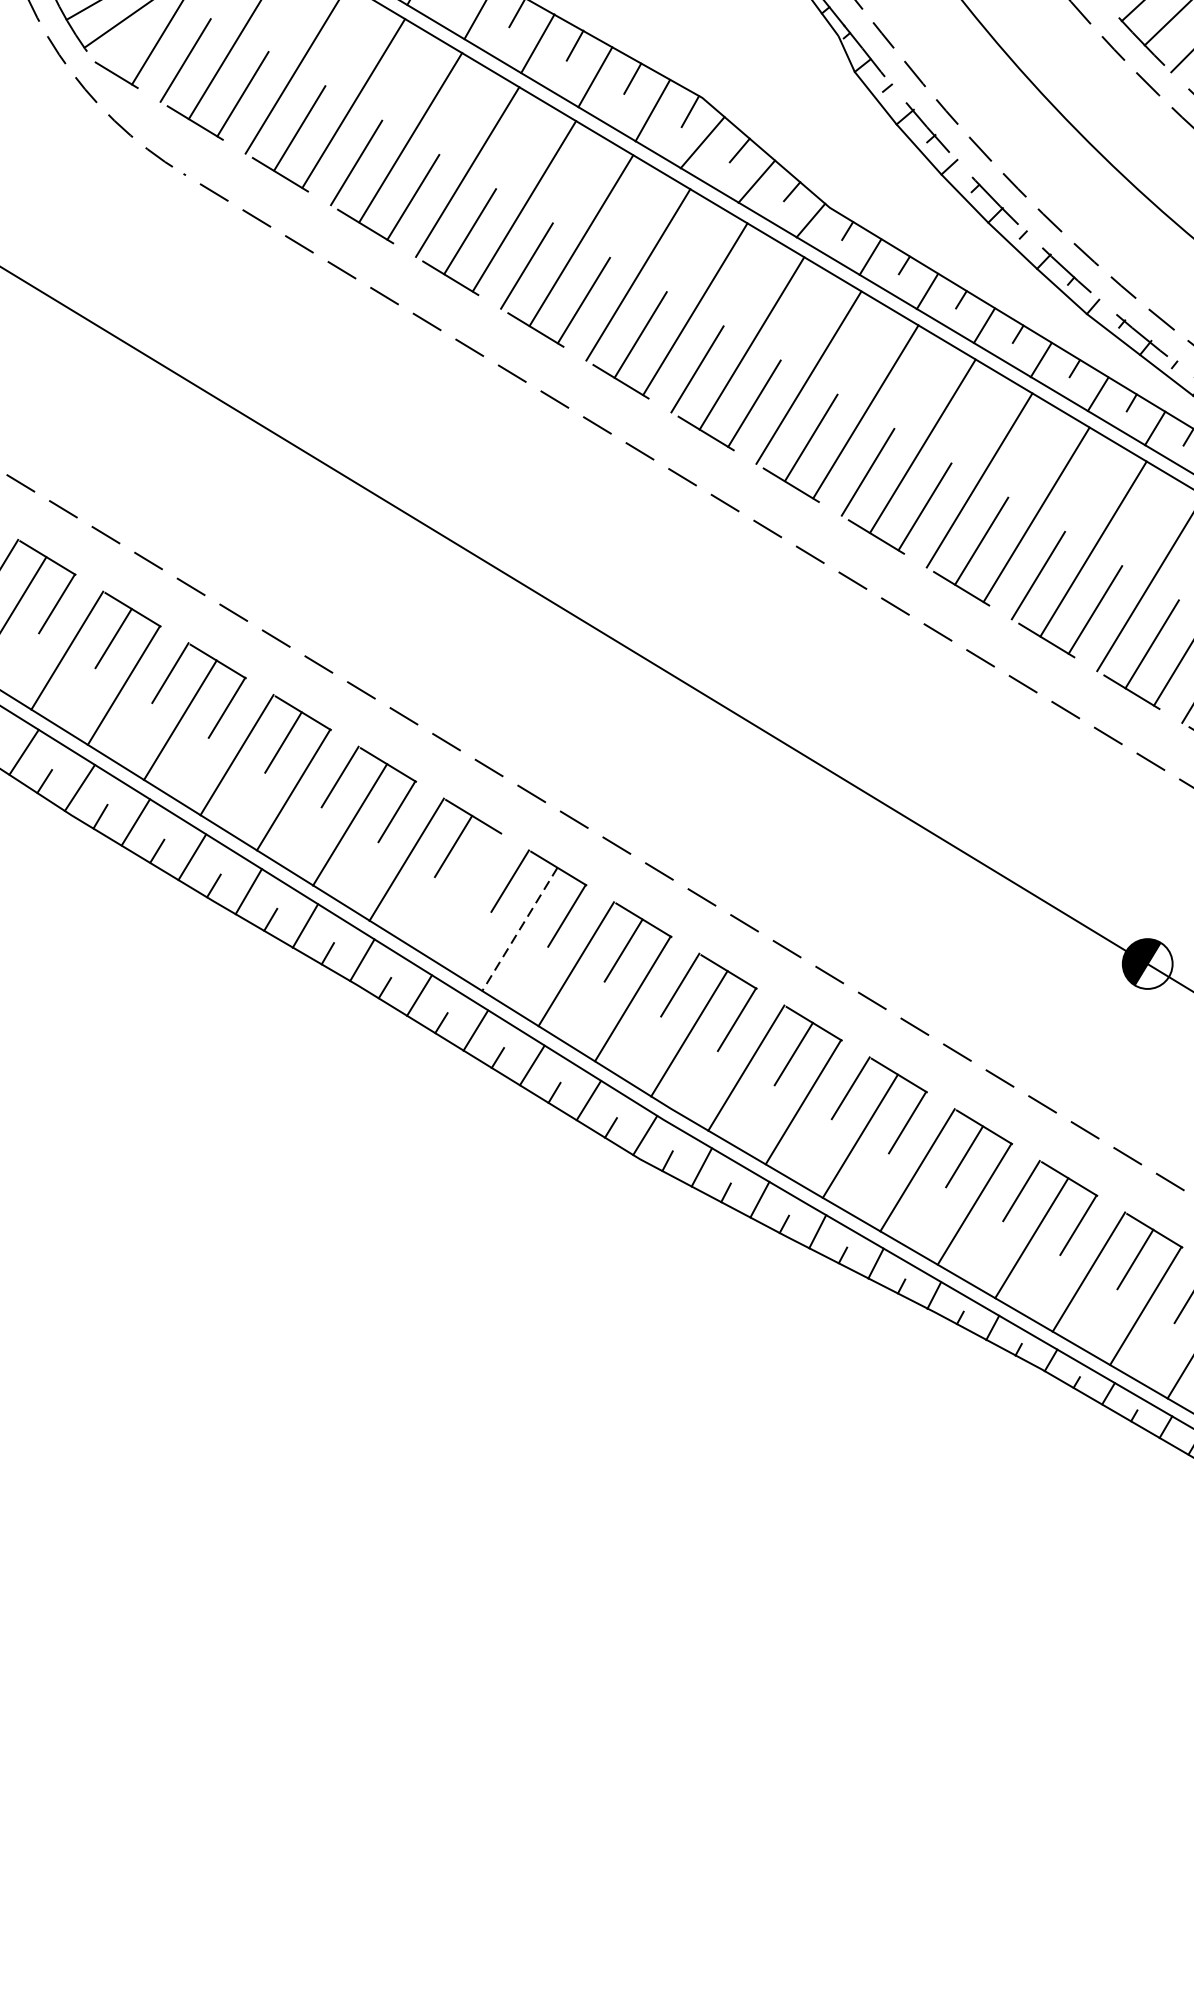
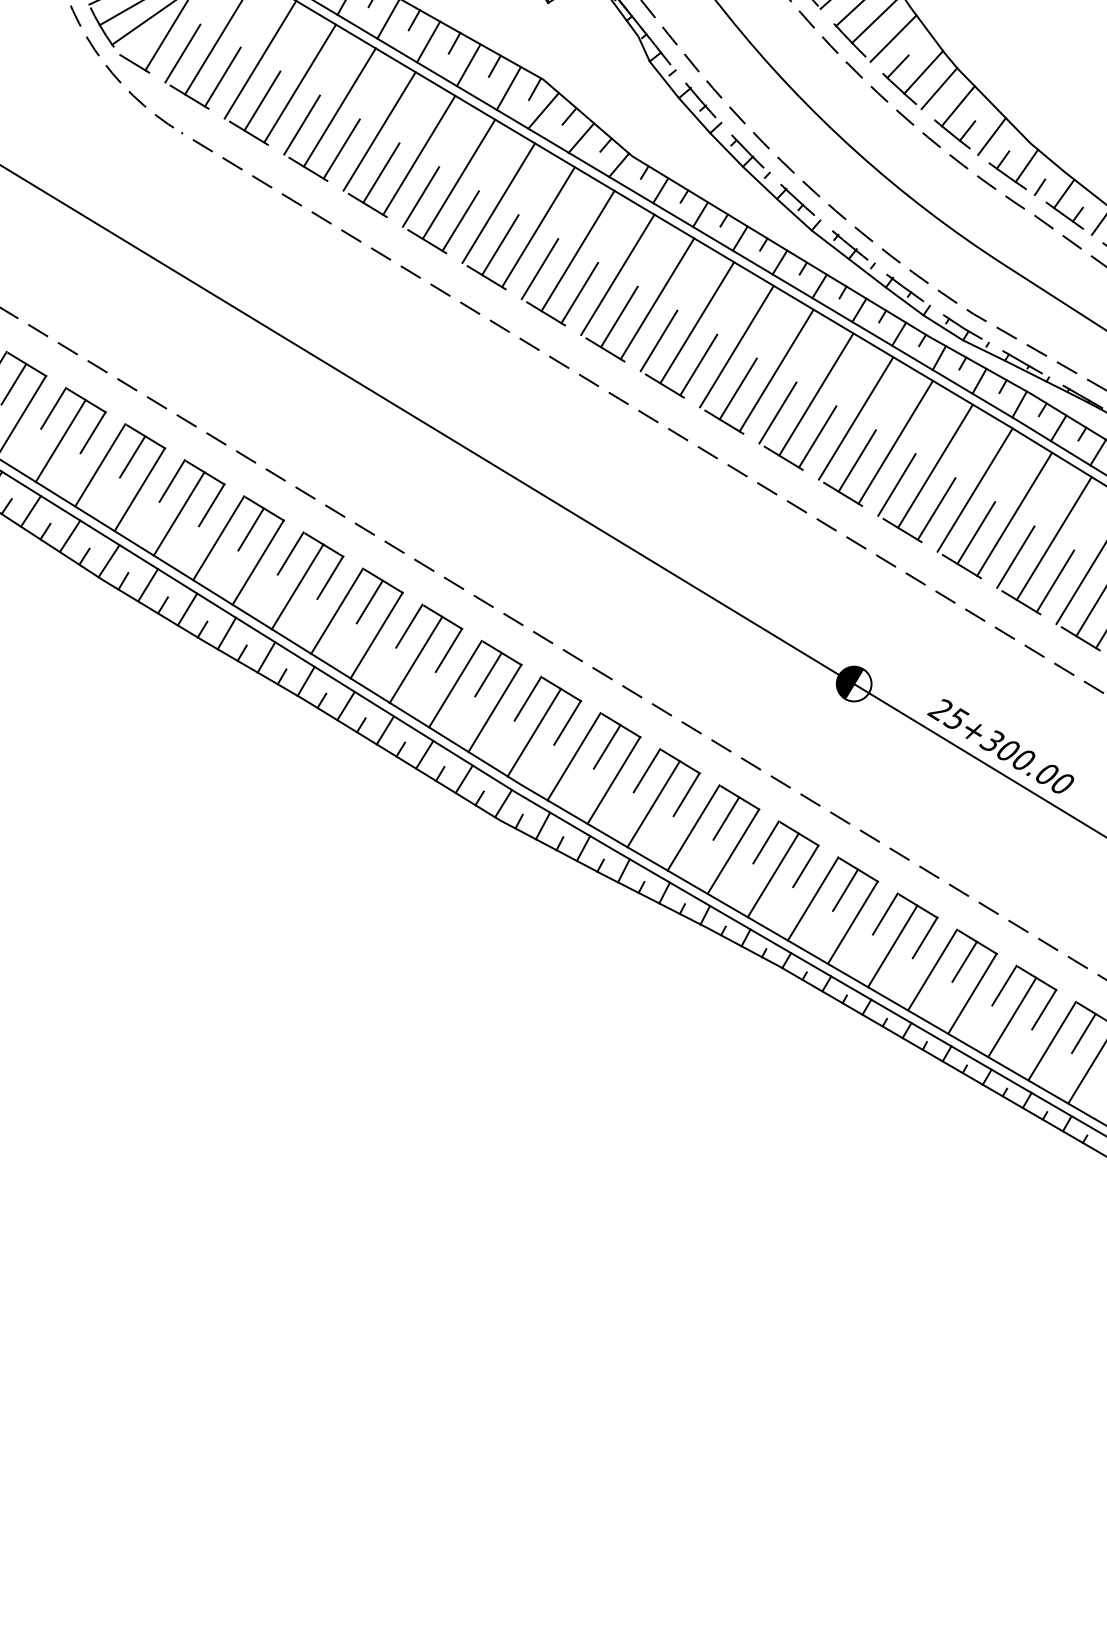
line: (463, 894) -> (376, 635), added
line: (519, 930) -> (415, 660), dashed -> solid

